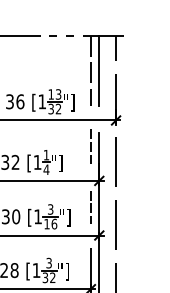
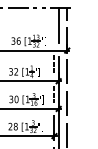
line: (90, 70) -> (54, 25), removed

